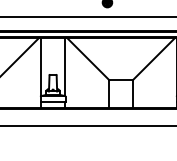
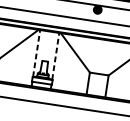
line: (41, 66) -> (36, 53), solid -> dashed
line: (64, 66) -> (55, 56), solid -> dashed

